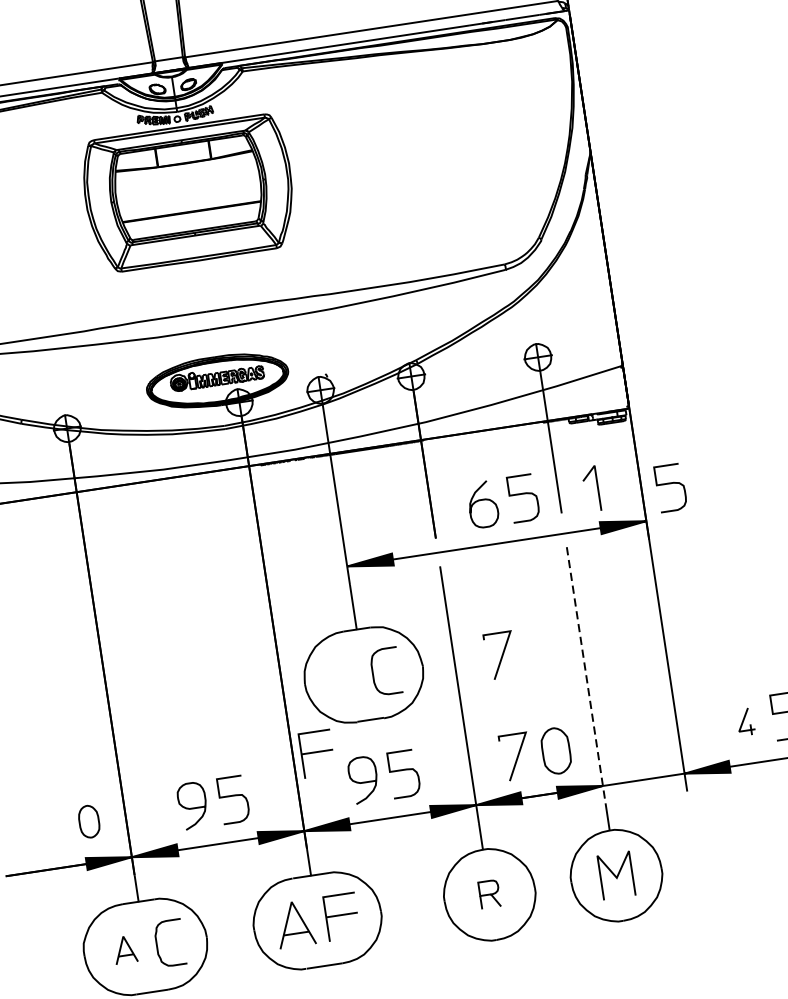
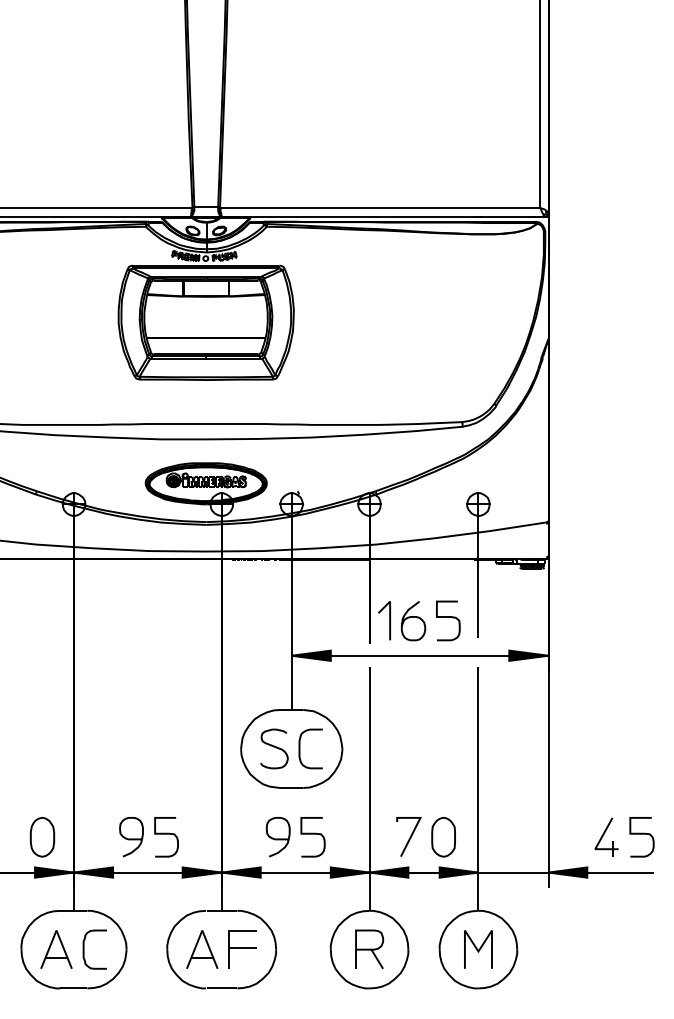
curve: (670, 483) -> (573, 627), removed
line: (597, 487) -> (389, 620), moved
line: (501, 655) -> (409, 750), removed
curve: (343, 676) -> (274, 747), added
line: (586, 676) -> (478, 778), dashed -> solid
part: (745, 721) -> (606, 836), size x1.67
part: (317, 754) -> (242, 809), removed
part: (89, 821) -> (42, 837), size x1.43
part: (489, 893) -> (369, 948), size x1.67
part: (125, 949) -> (56, 949), size x1.67

